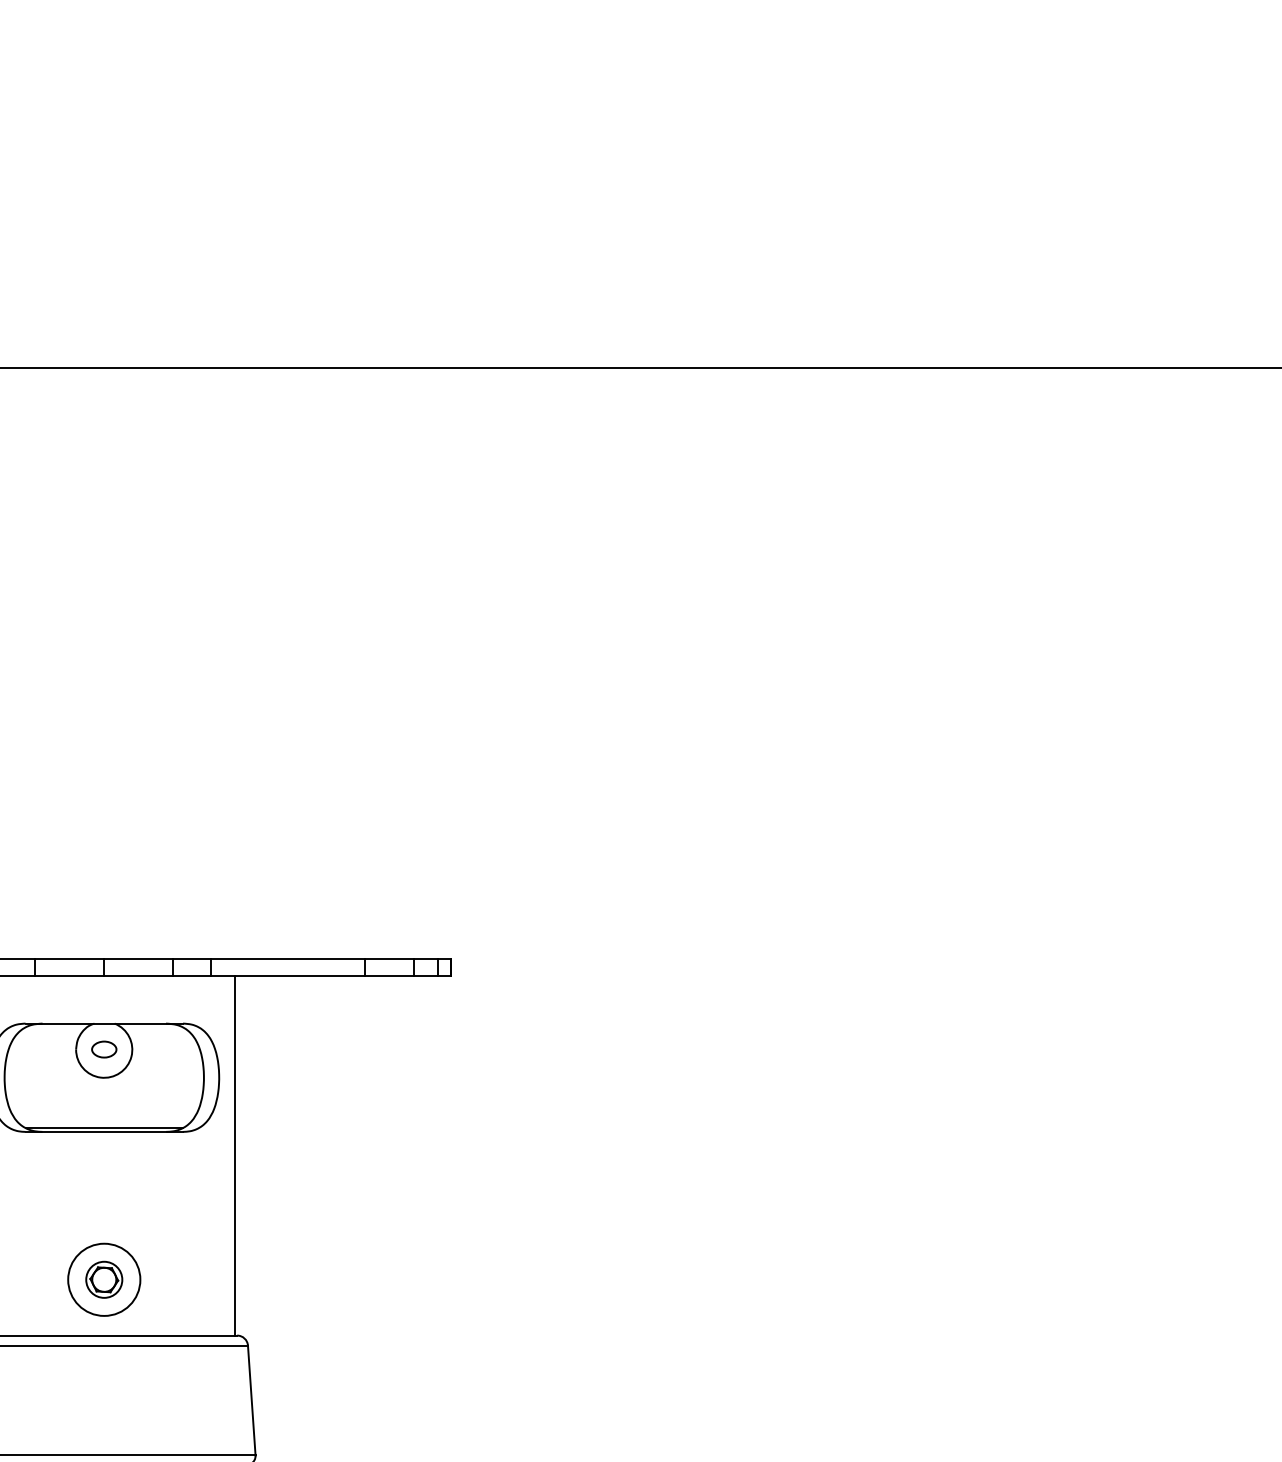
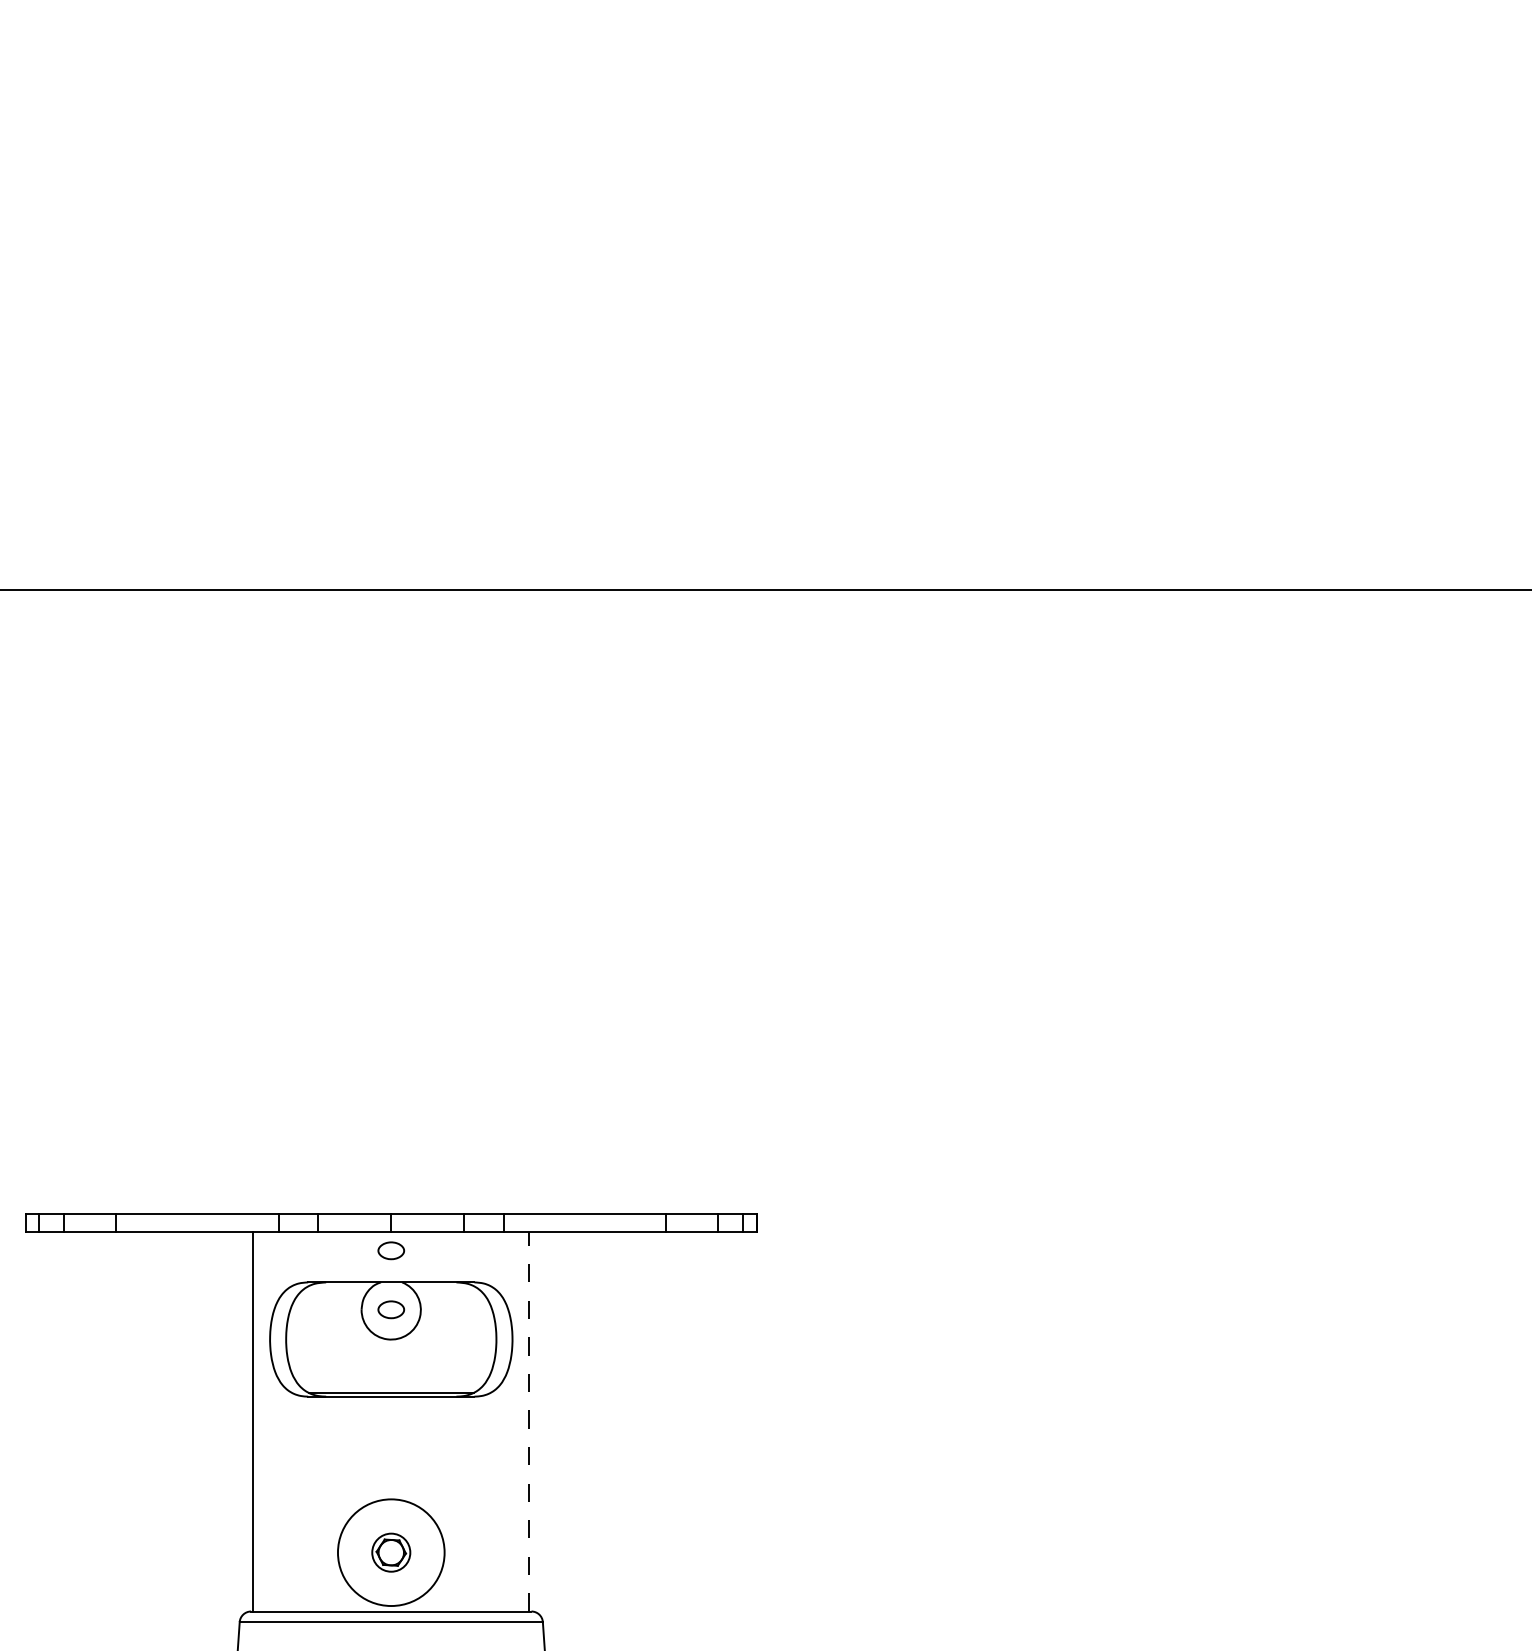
part: (104, 993) -> (391, 1250), added
line: (235, 1155) -> (529, 1421), solid -> dashed
circle: (104, 1279) -> (391, 1552), size x1.4

